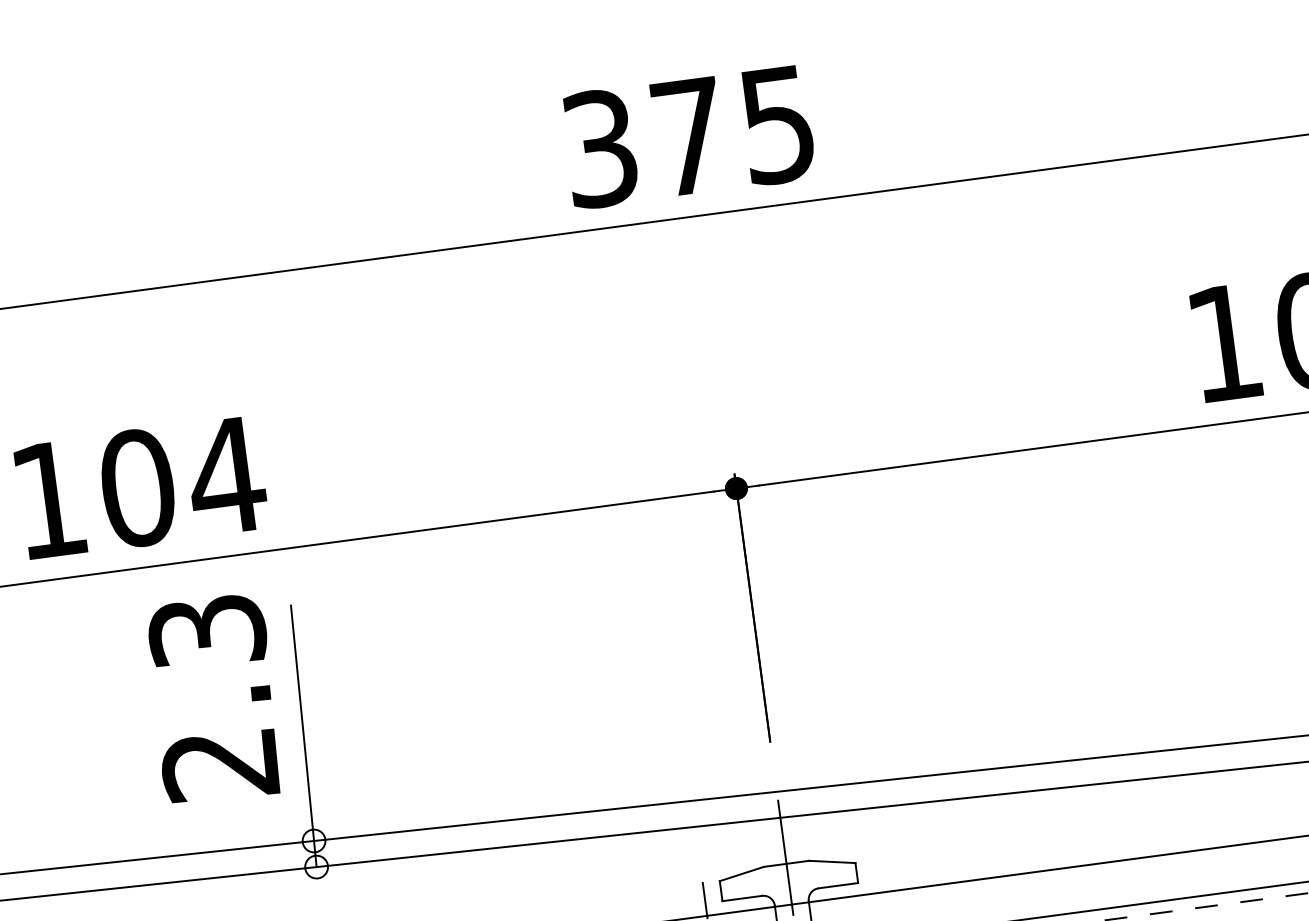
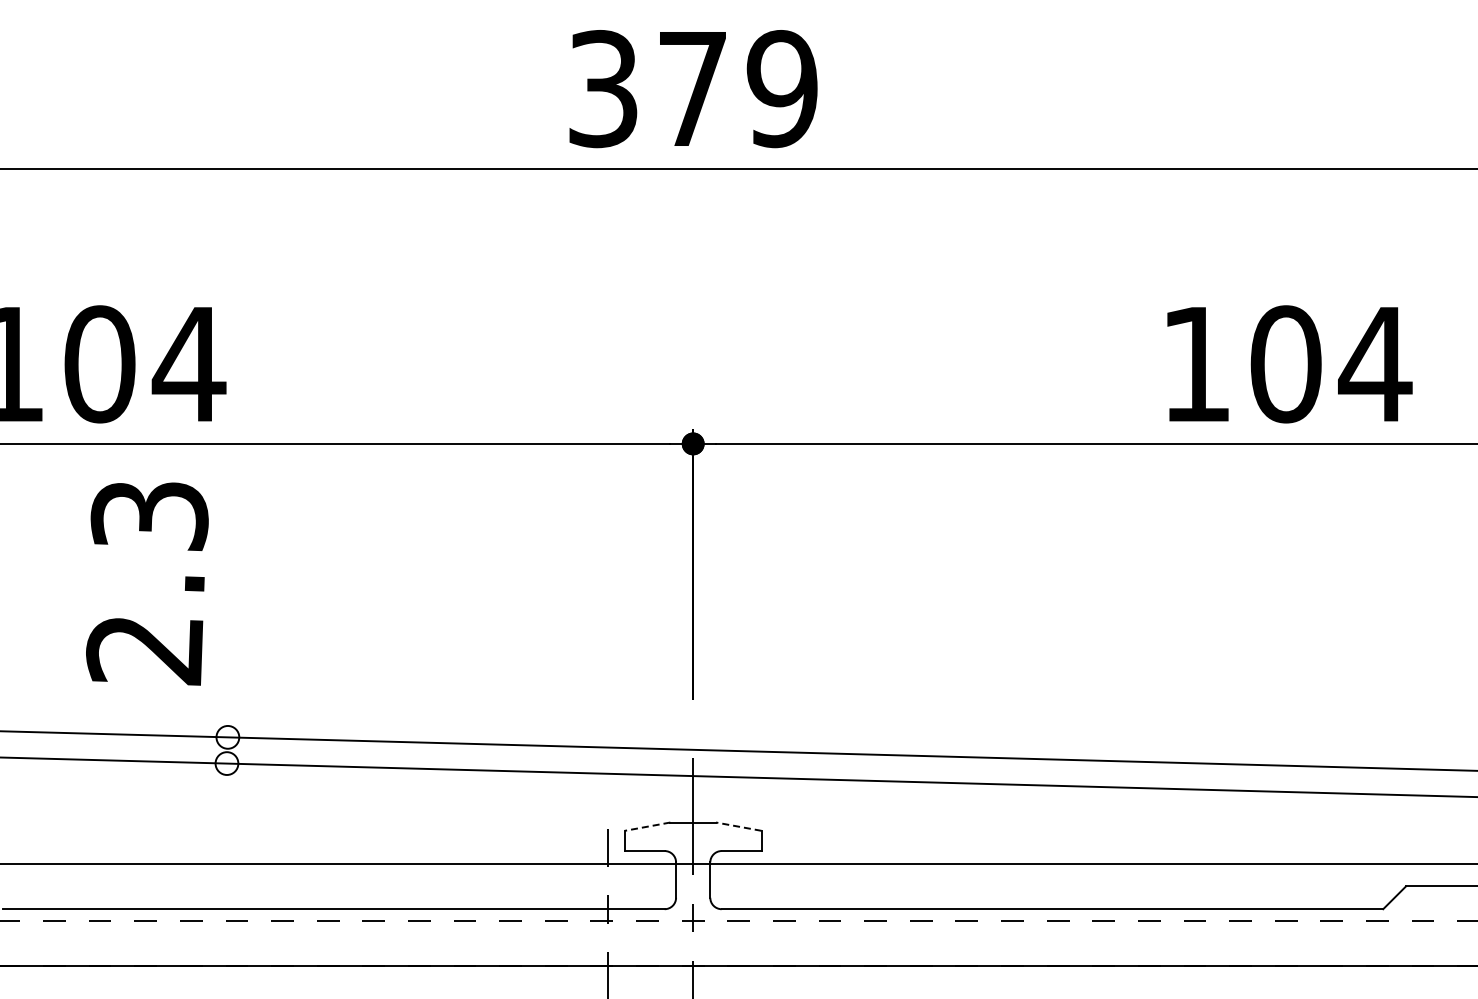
text: (777, 125) -> (781, 89), 375 -> 379
line: (303, 736) -> (231, 632), removed
line: (831, 861) -> (738, 826), solid -> dashed
line: (741, 873) -> (647, 826), solid -> dashed

